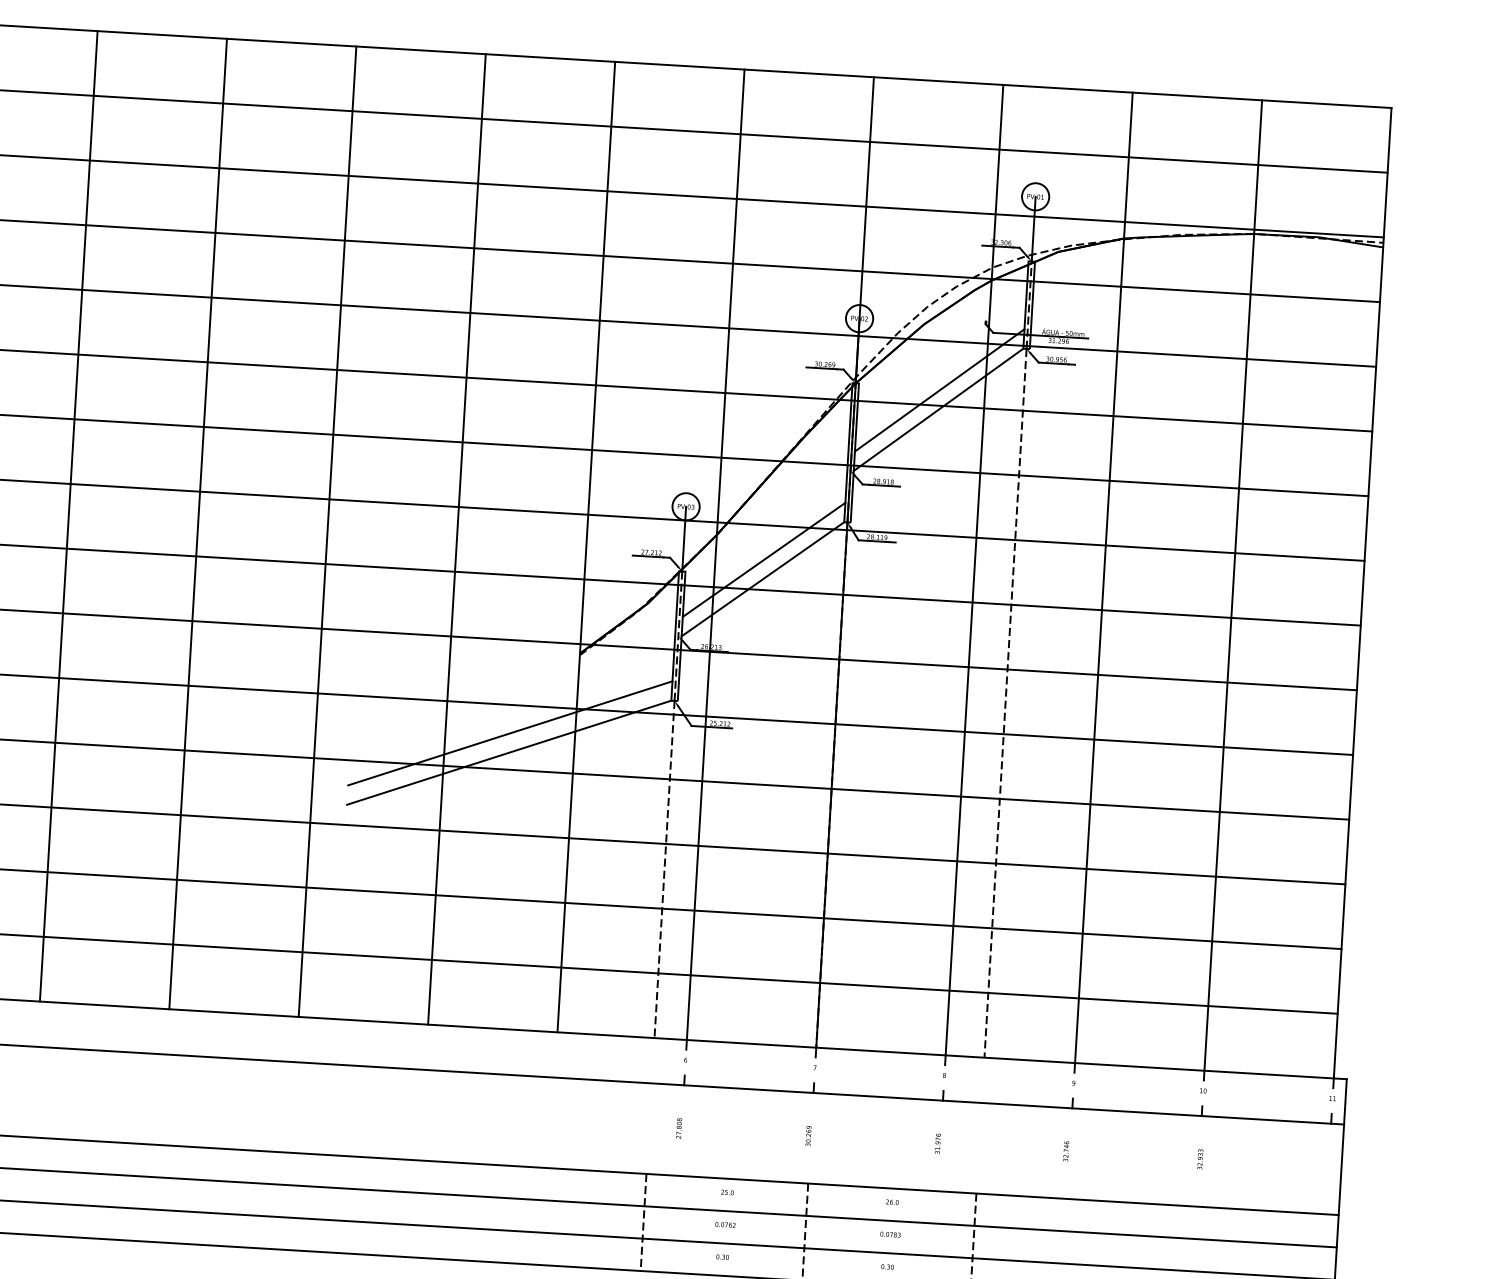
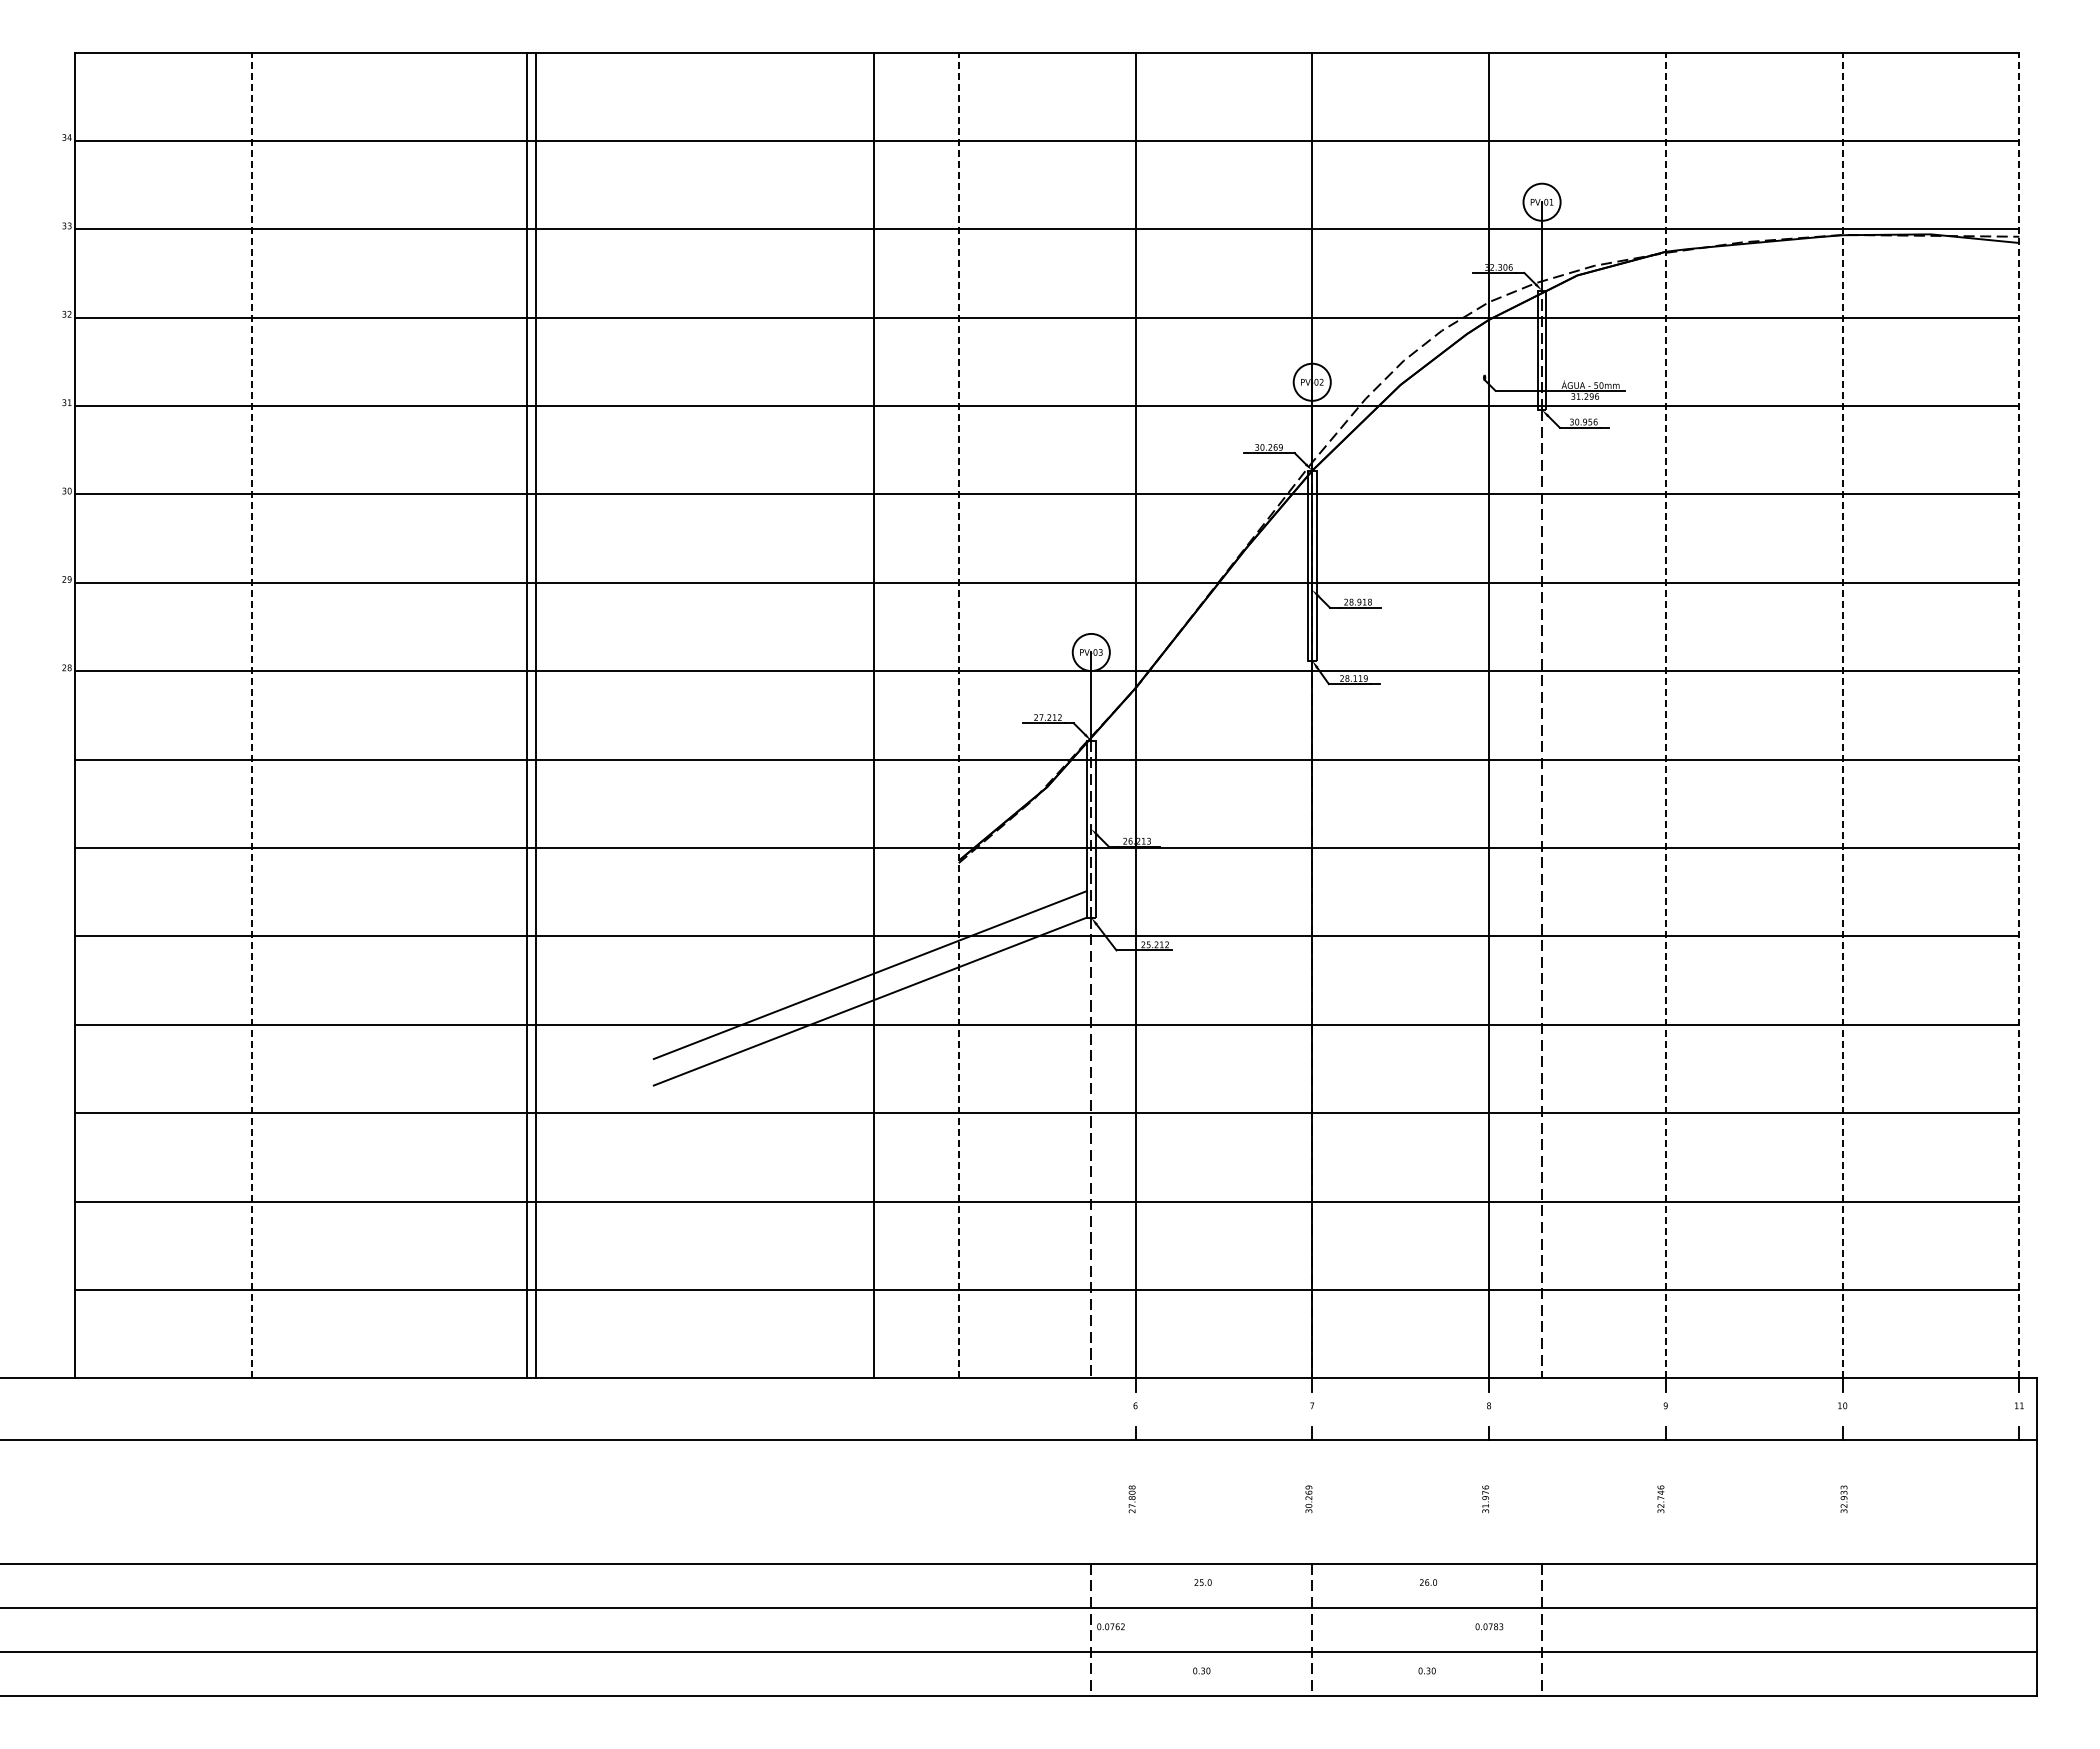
line: (939, 390) -> (1426, 473), removed
line: (938, 409) -> (1426, 499), removed
line: (68, 516) -> (251, 715), solid -> dashed
line: (198, 524) -> (527, 715), moved
line: (327, 531) -> (536, 715), moved
line: (457, 539) -> (874, 715), moved
line: (586, 547) -> (958, 715), solid -> dashed
line: (763, 559) -> (1201, 718), removed
line: (1103, 577) -> (1665, 715), solid -> dashed
line: (762, 578) -> (1201, 744), removed
line: (1233, 585) -> (1842, 715), solid -> dashed
line: (1362, 593) -> (2019, 715), solid -> dashed
text: (725, 1224) -> (1110, 1626), moved
text: (890, 1234) -> (1489, 1626), moved

